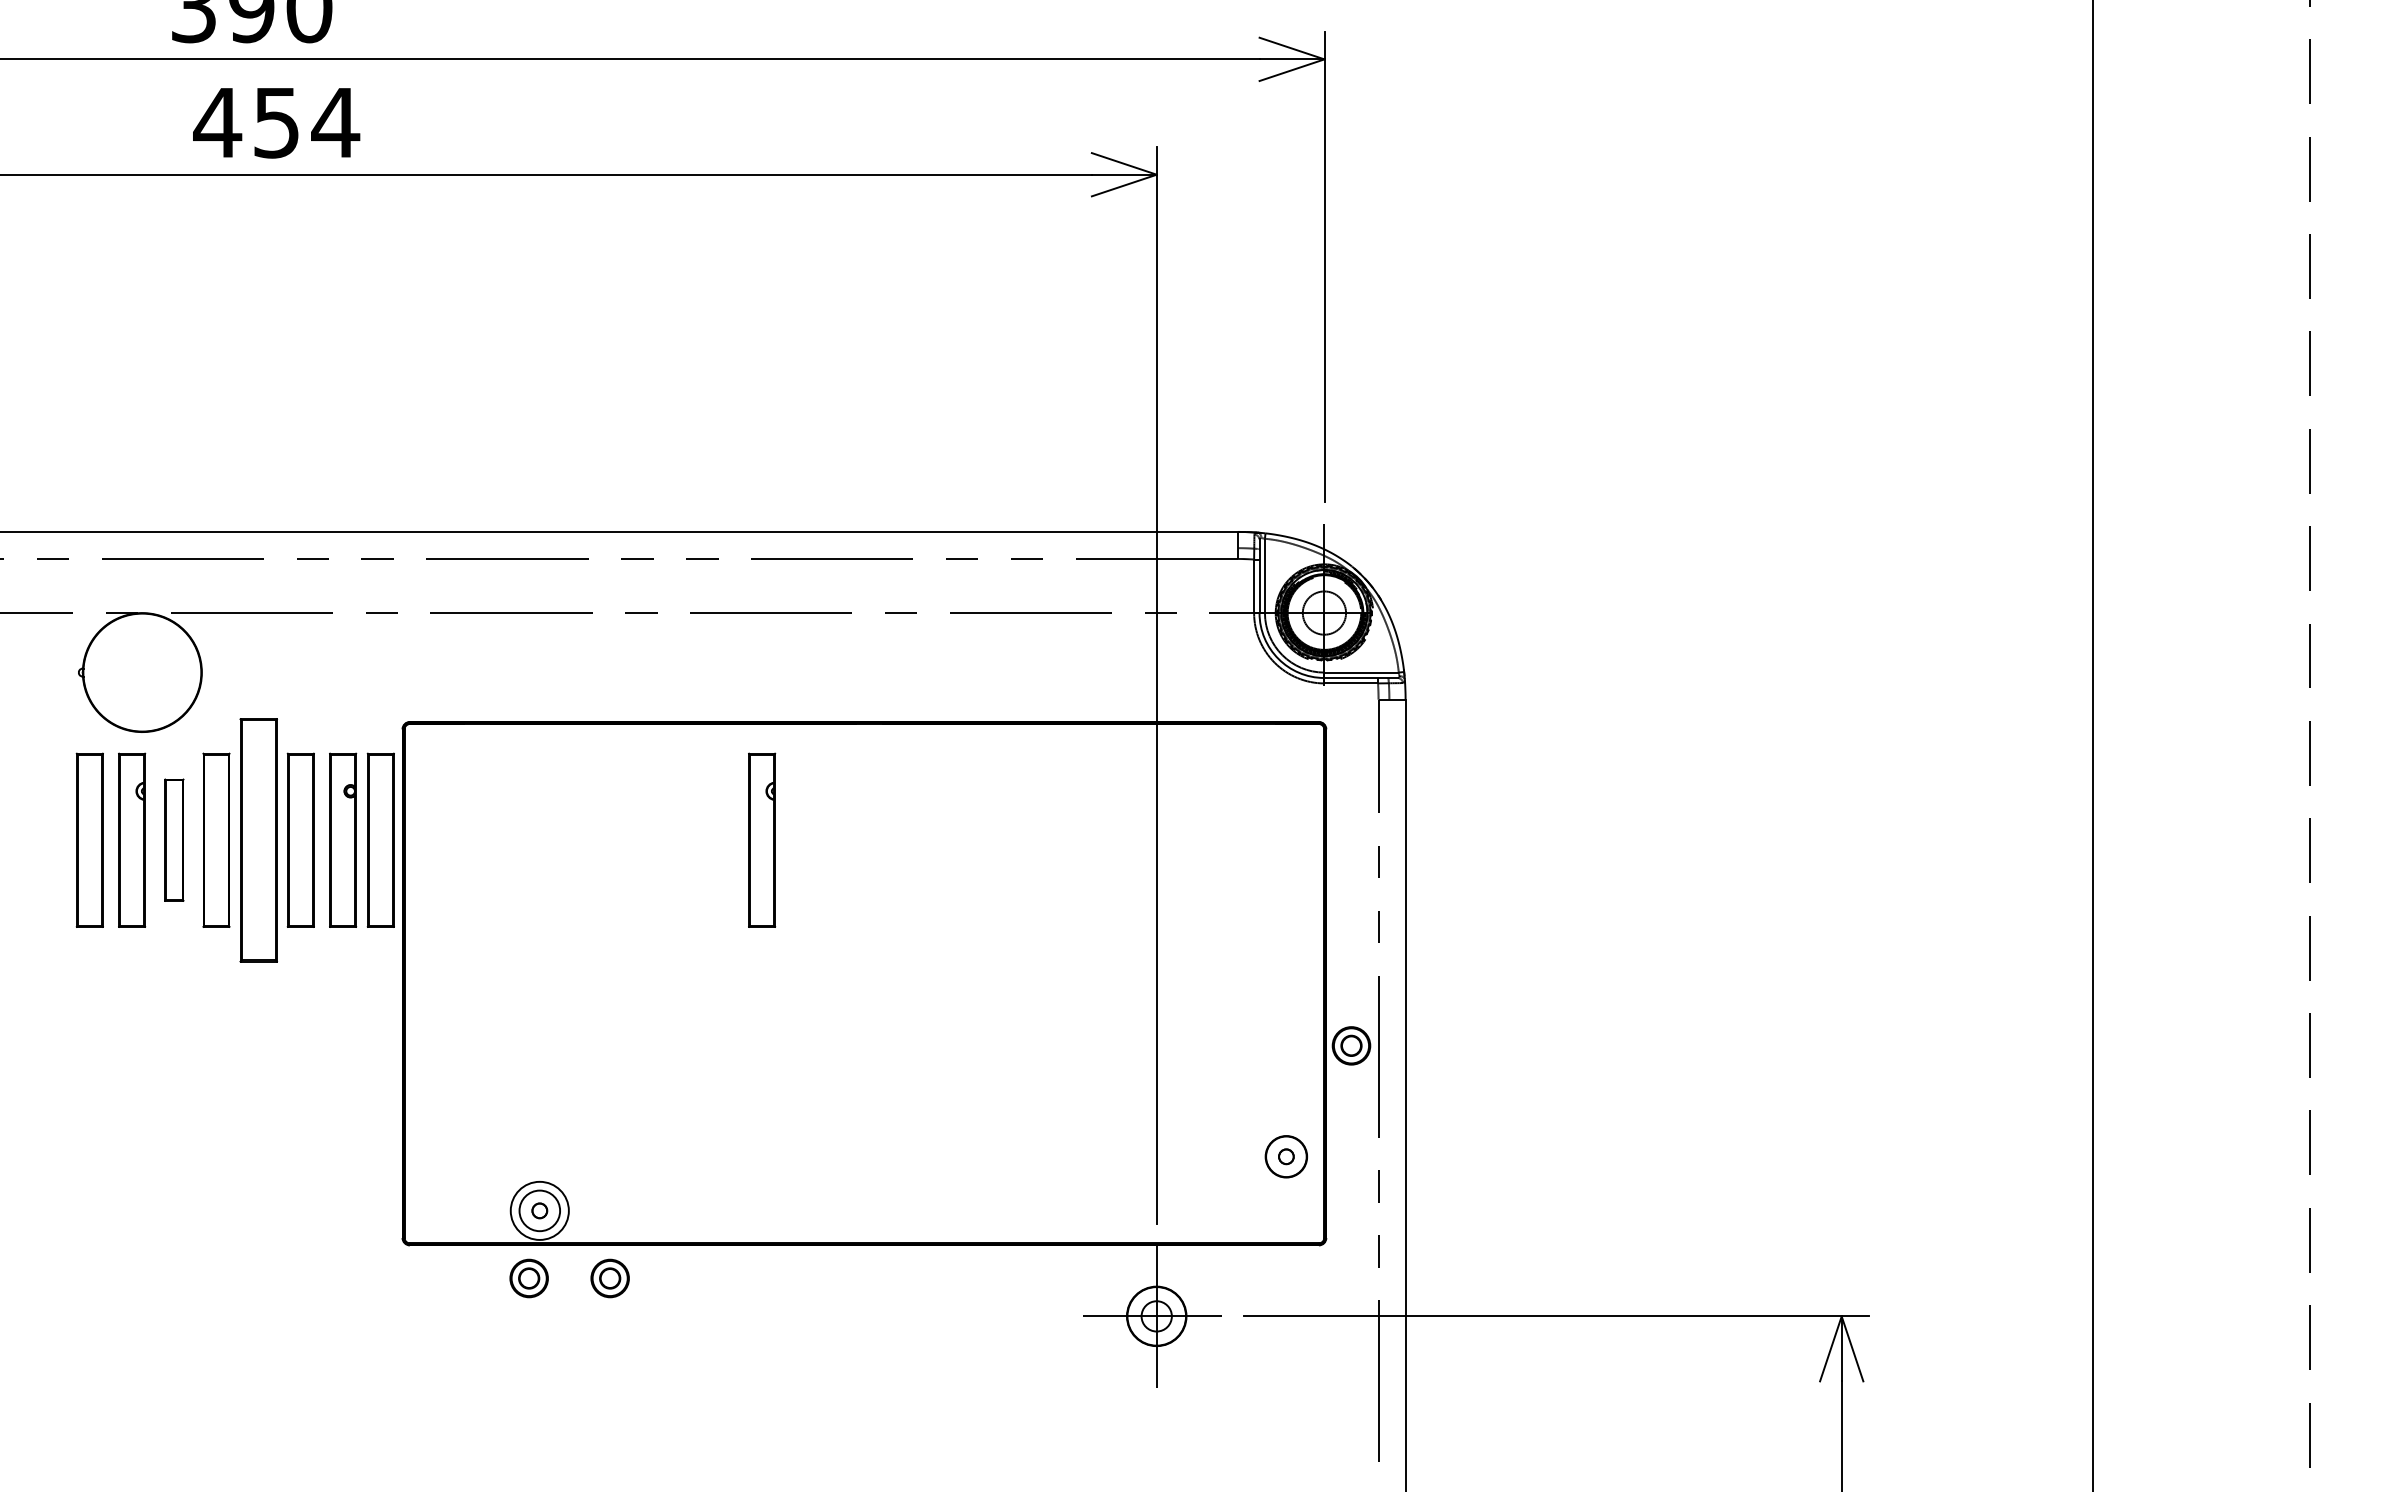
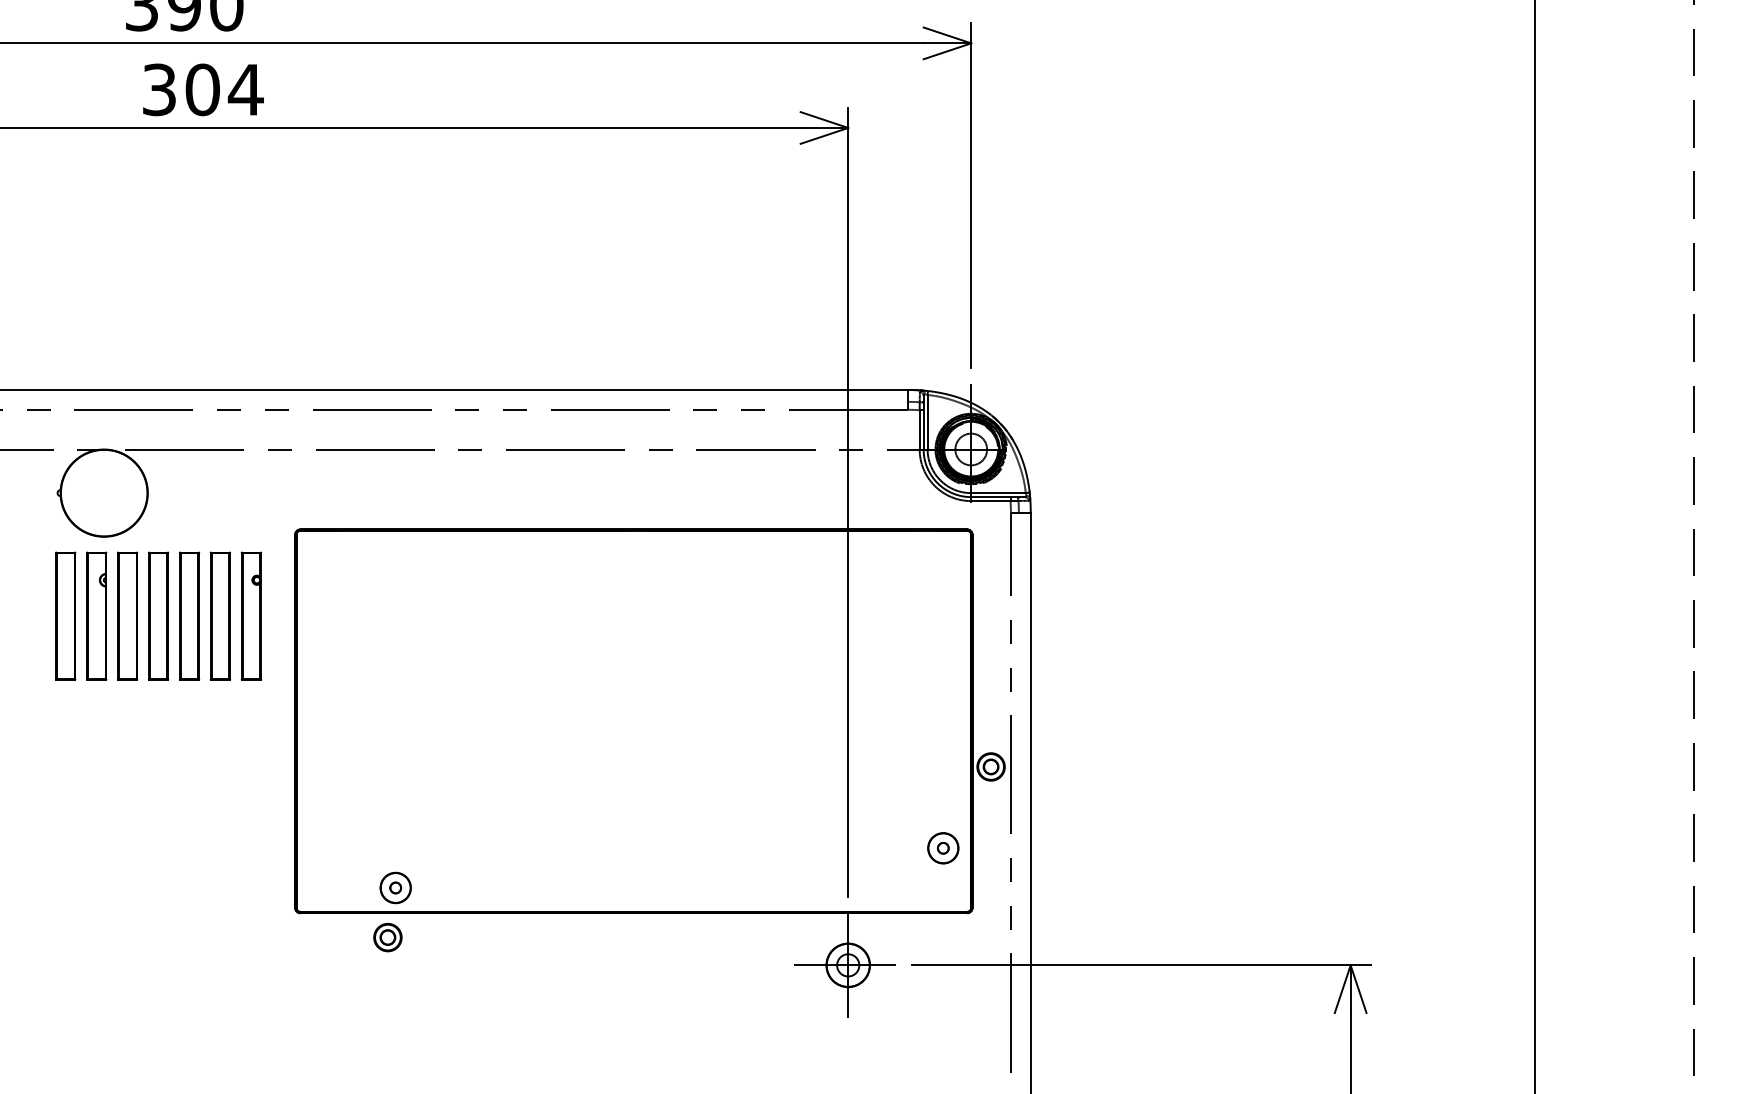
text: (246, 122) -> (180, 89), 454 -> 304
part: (174, 839) -> (127, 615), size x1.43
part: (258, 839) -> (189, 615), size x0.71
part: (380, 839) -> (278, 615), removed
part: (762, 839) -> (559, 615), removed
circle: (539, 1210) -> (395, 887), size x0.71
part: (609, 1278) -> (446, 937), removed

